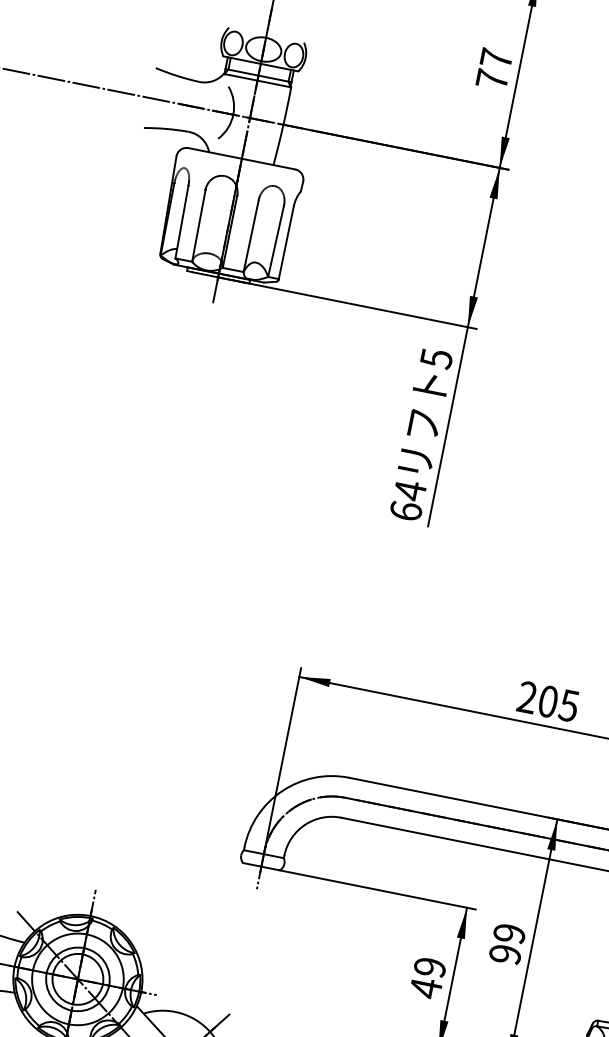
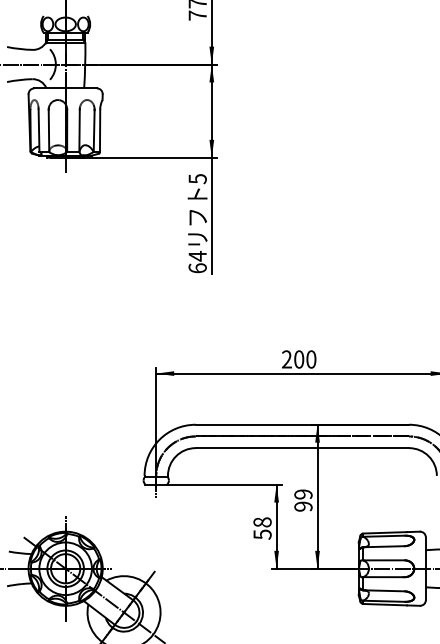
text: (569, 705) -> (311, 359), 205 -> 200
text: (427, 977) -> (262, 528), 49 -> 58

